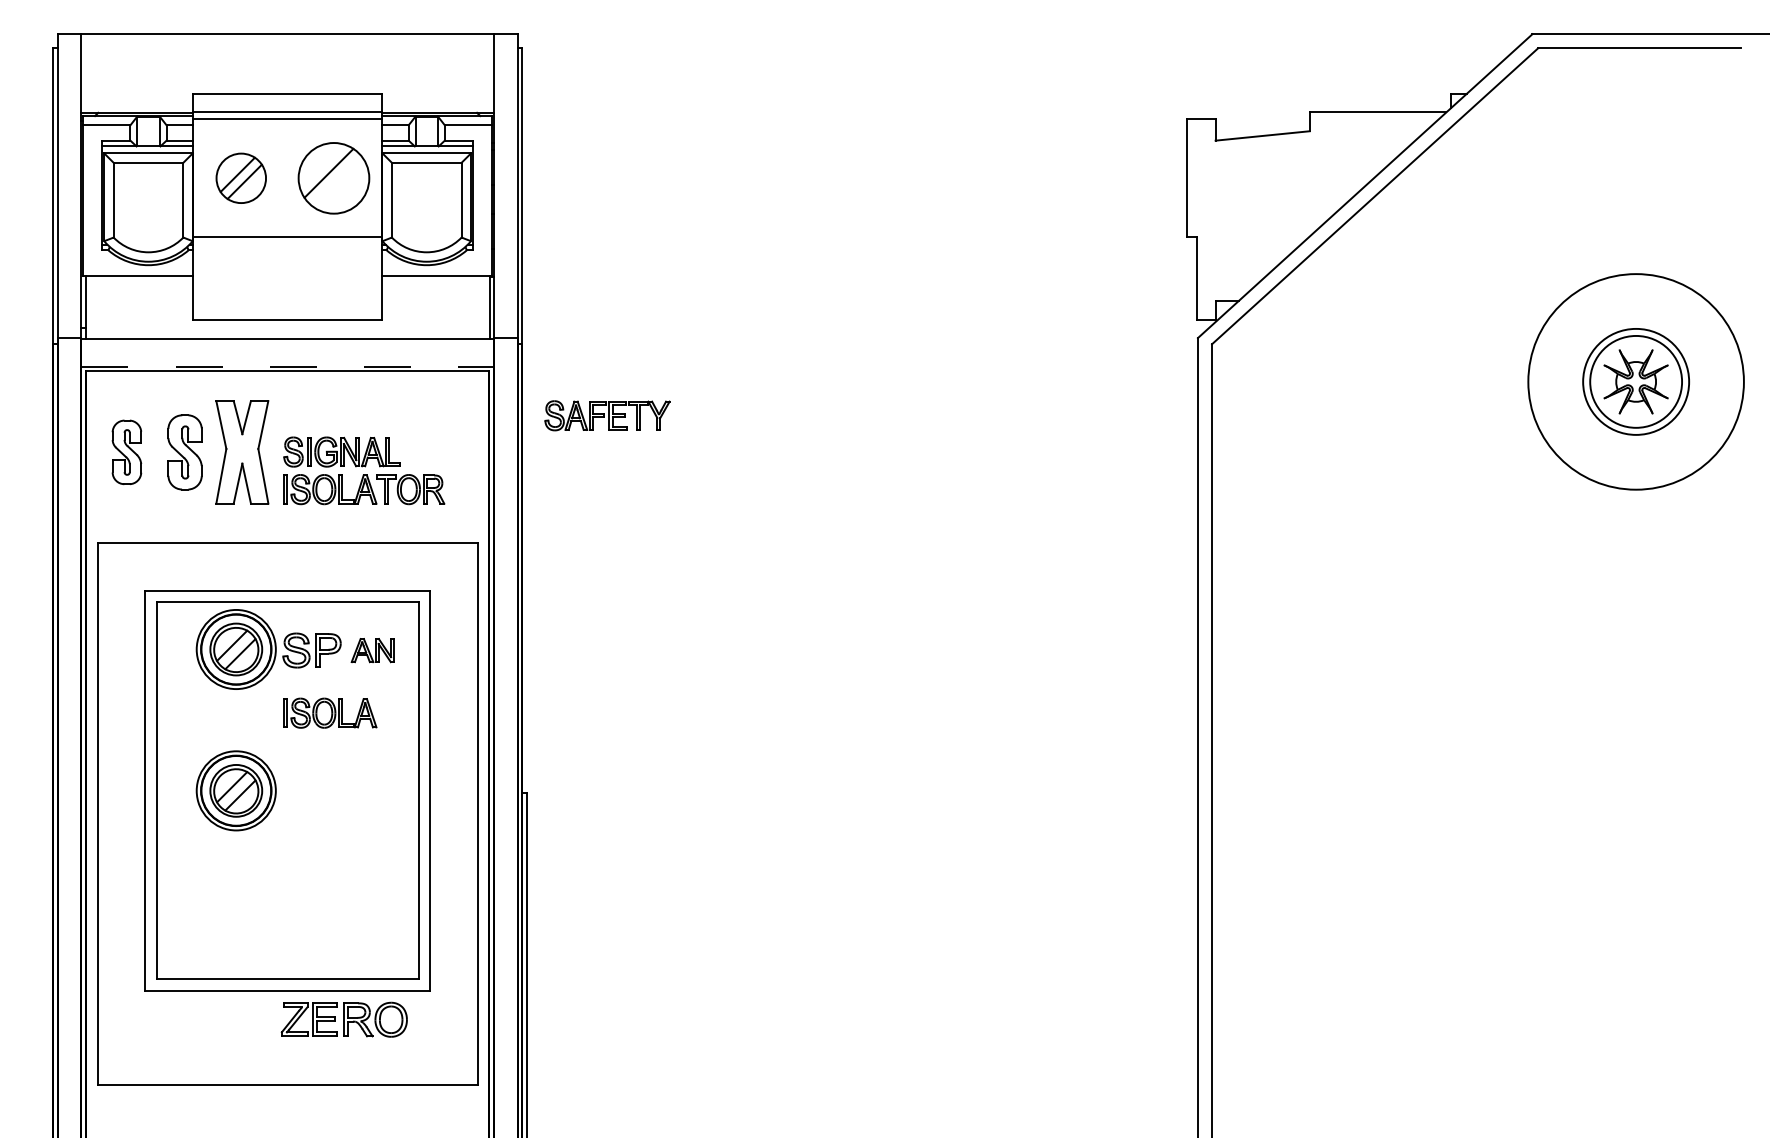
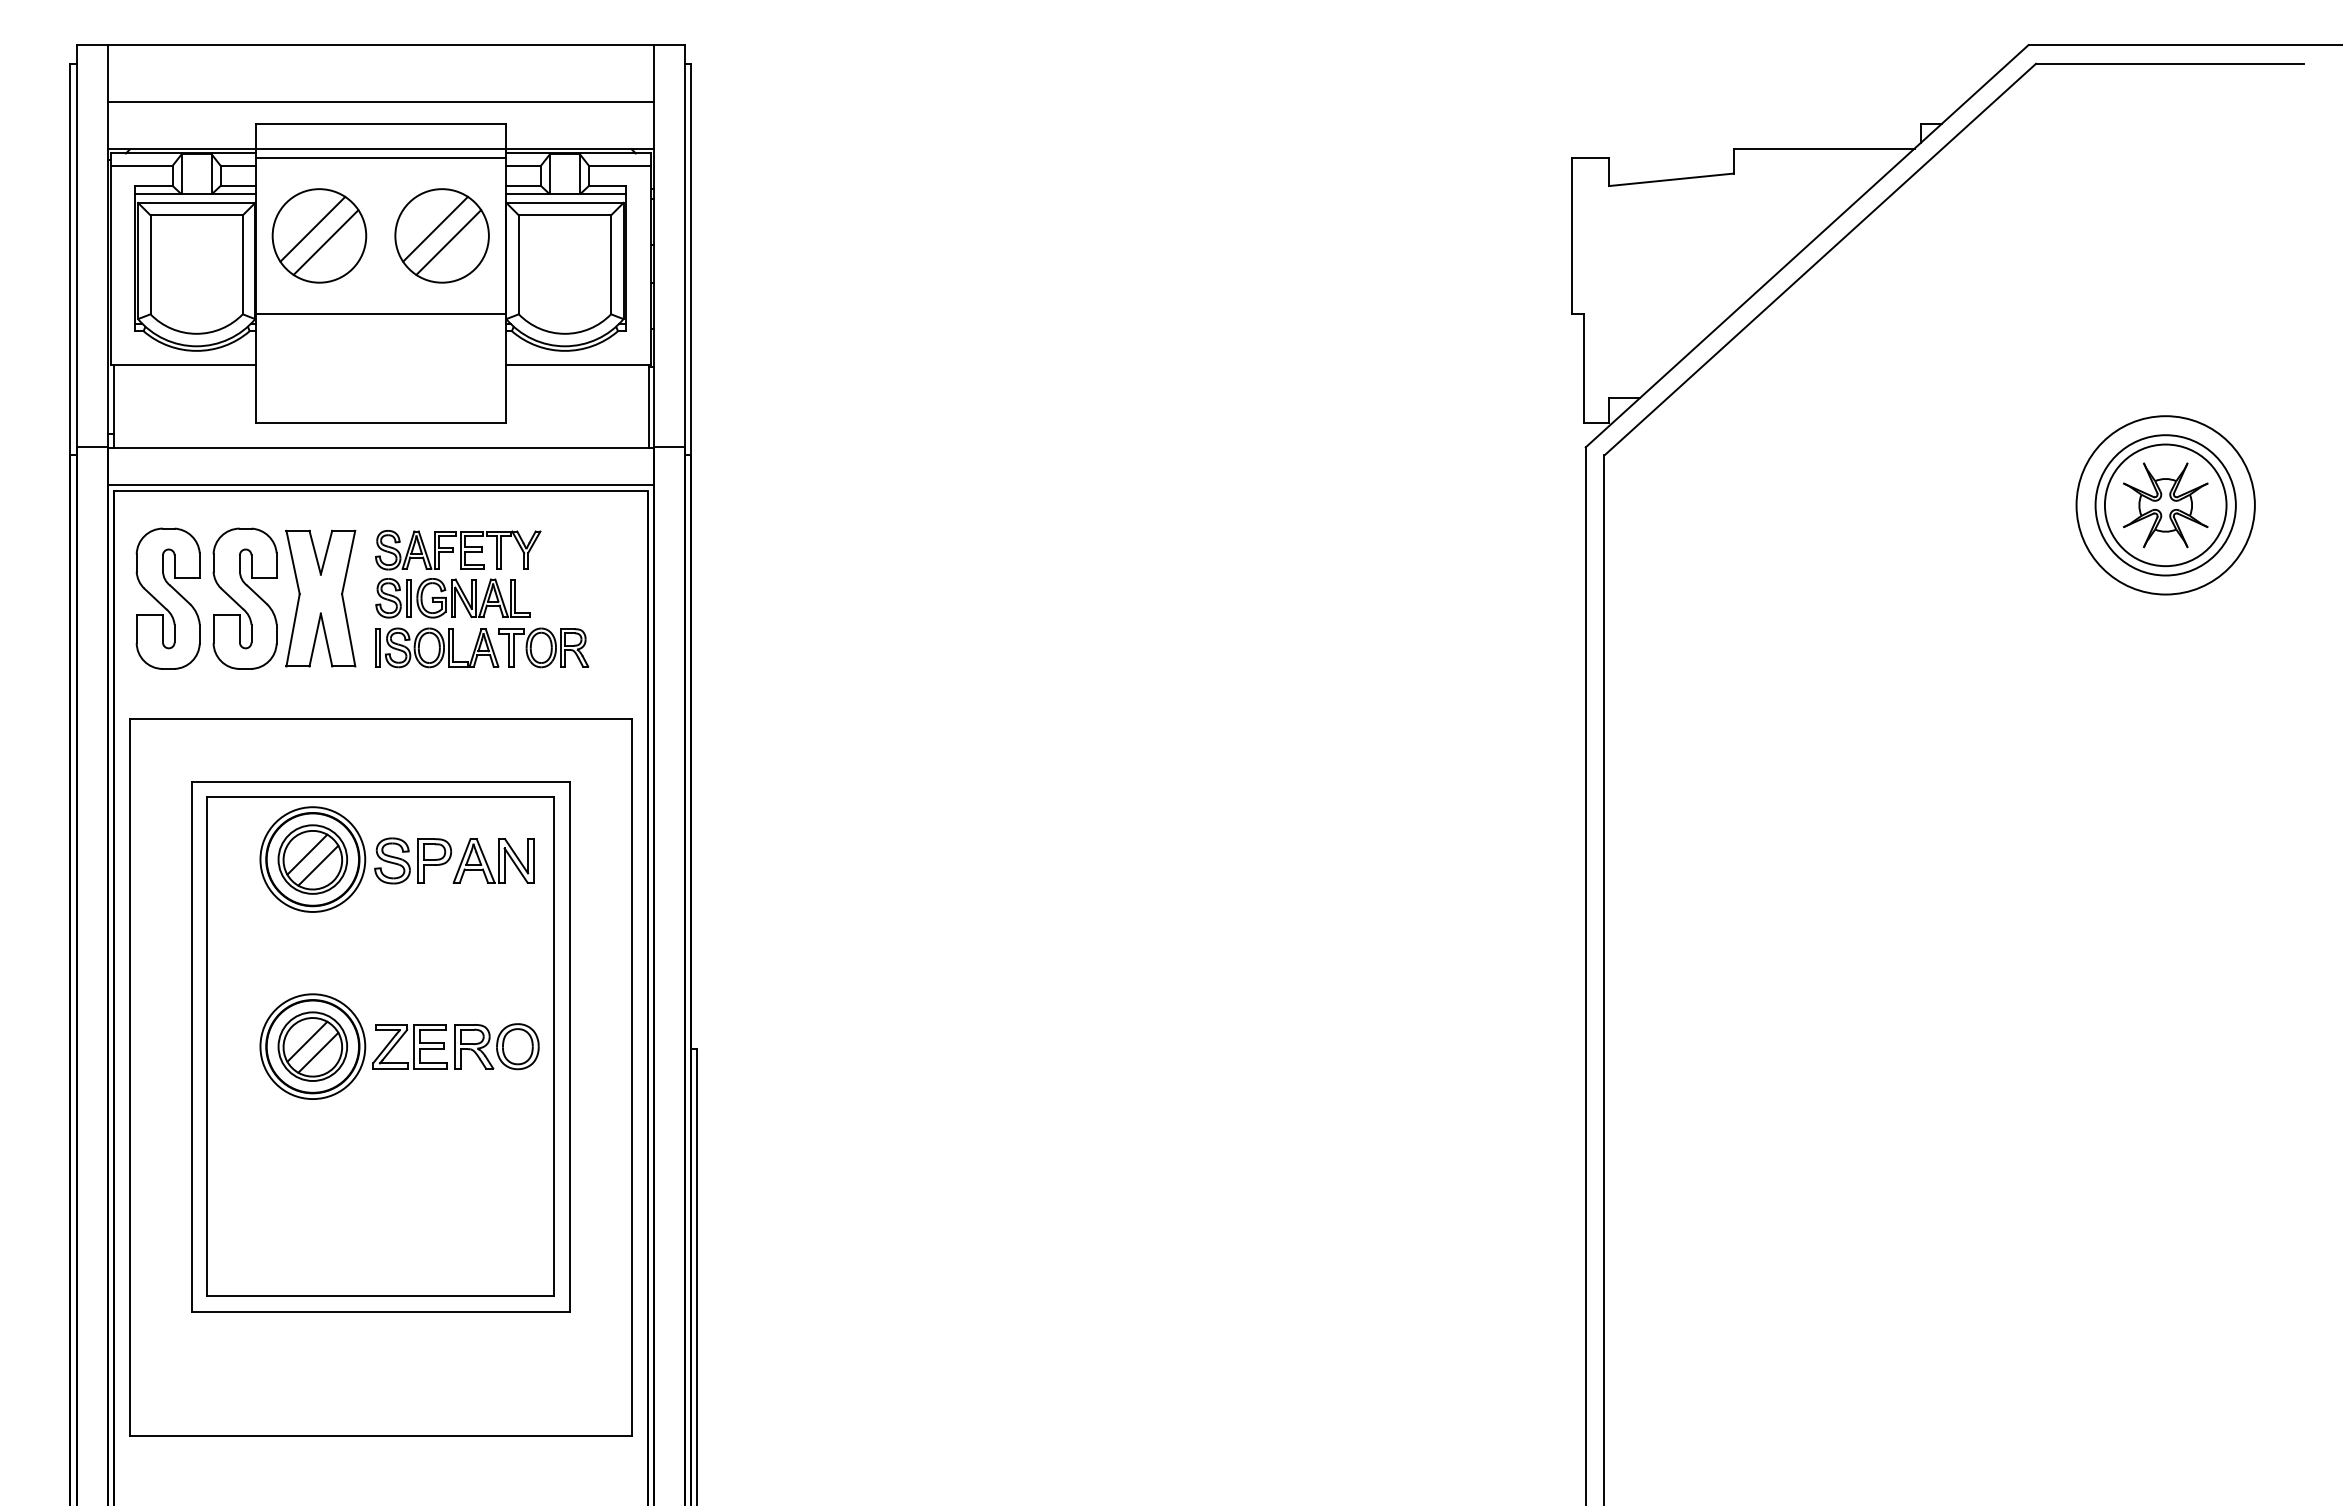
line: (287, 77) -> (380, 102), added
part: (241, 178) -> (319, 235), size x1.43
line: (338, 183) -> (448, 242), added
line: (288, 366) -> (381, 485), dashed -> solid
circle: (1635, 382) -> (2165, 505), size x0.62
part: (607, 416) -> (458, 550), moved
part: (126, 452) -> (167, 598), size x1.67
part: (184, 452) -> (244, 598), size x1.43
part: (372, 650) -> (493, 860), size x1.43
part: (330, 712) -> (437, 943), removed
part: (344, 1019) -> (455, 1046), moved

